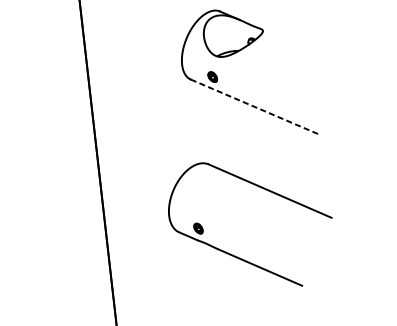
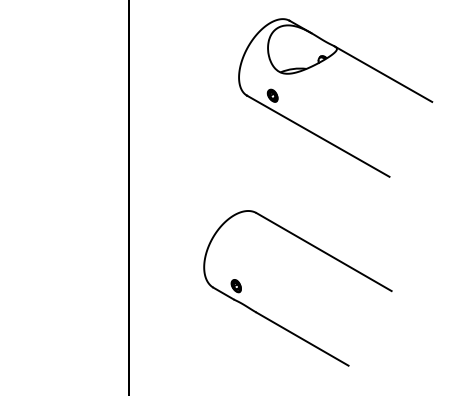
line: (305, 47) -> (383, 73), added
line: (255, 107) -> (318, 136), dashed -> solid
part: (234, 255) -> (274, 321), moved

